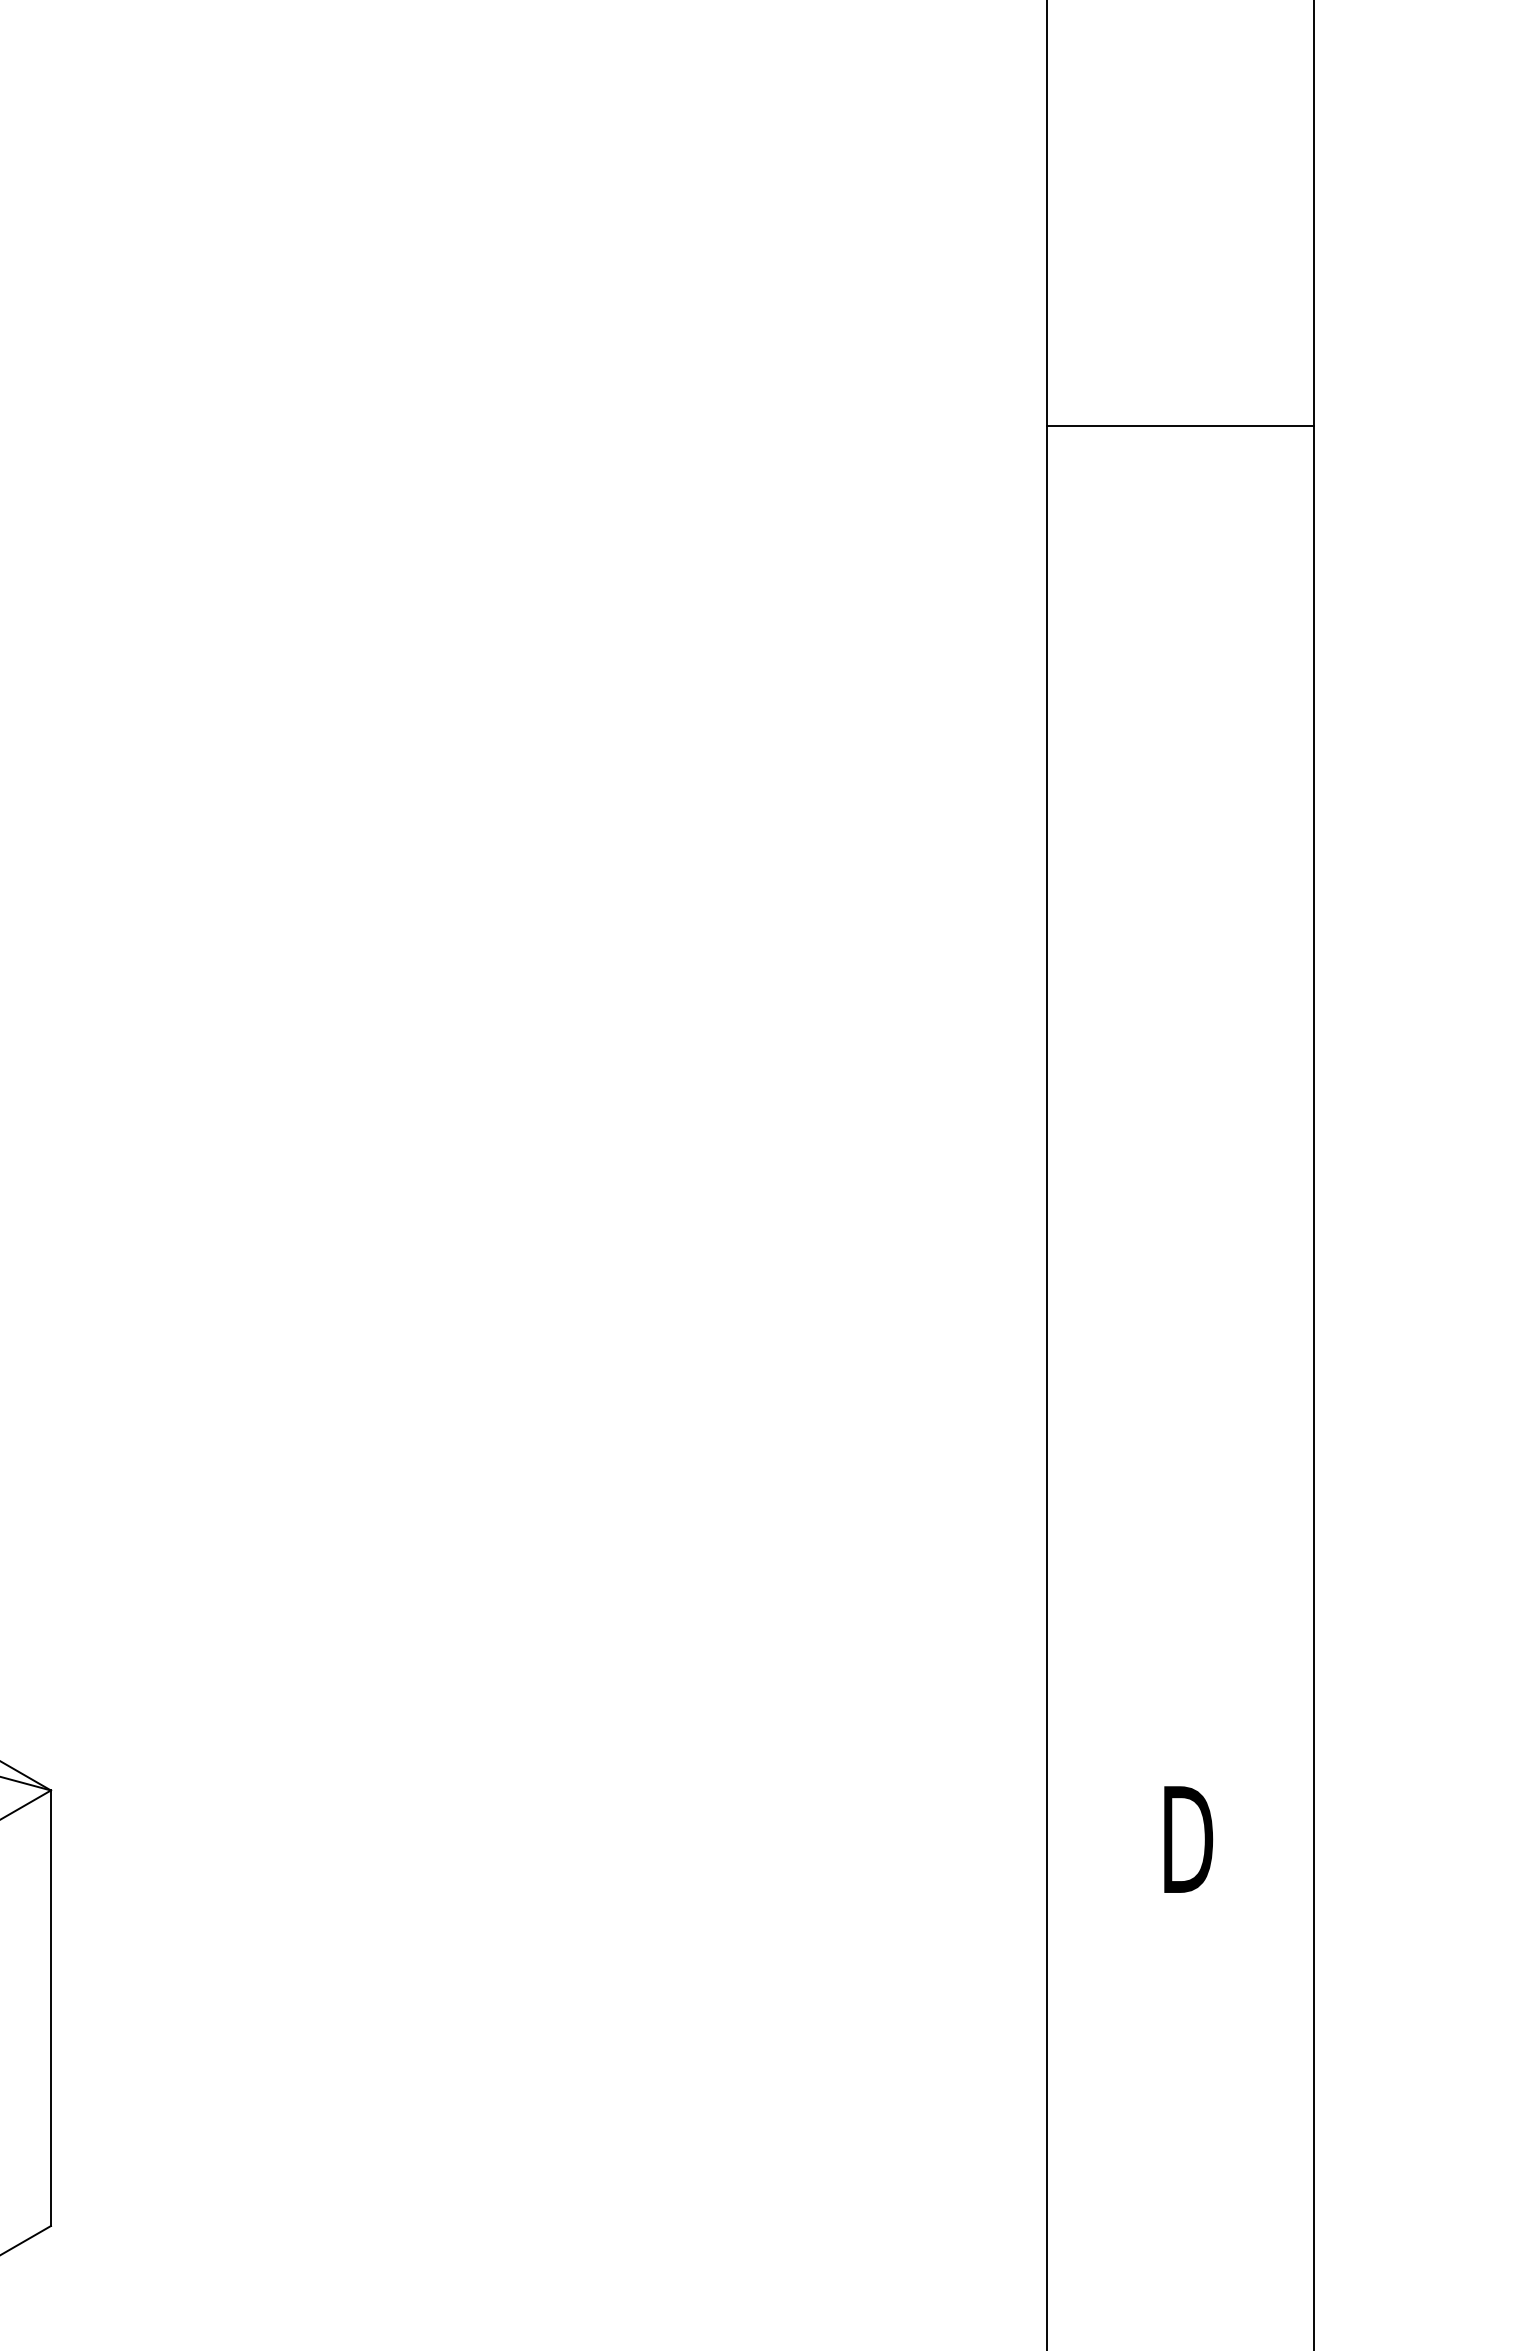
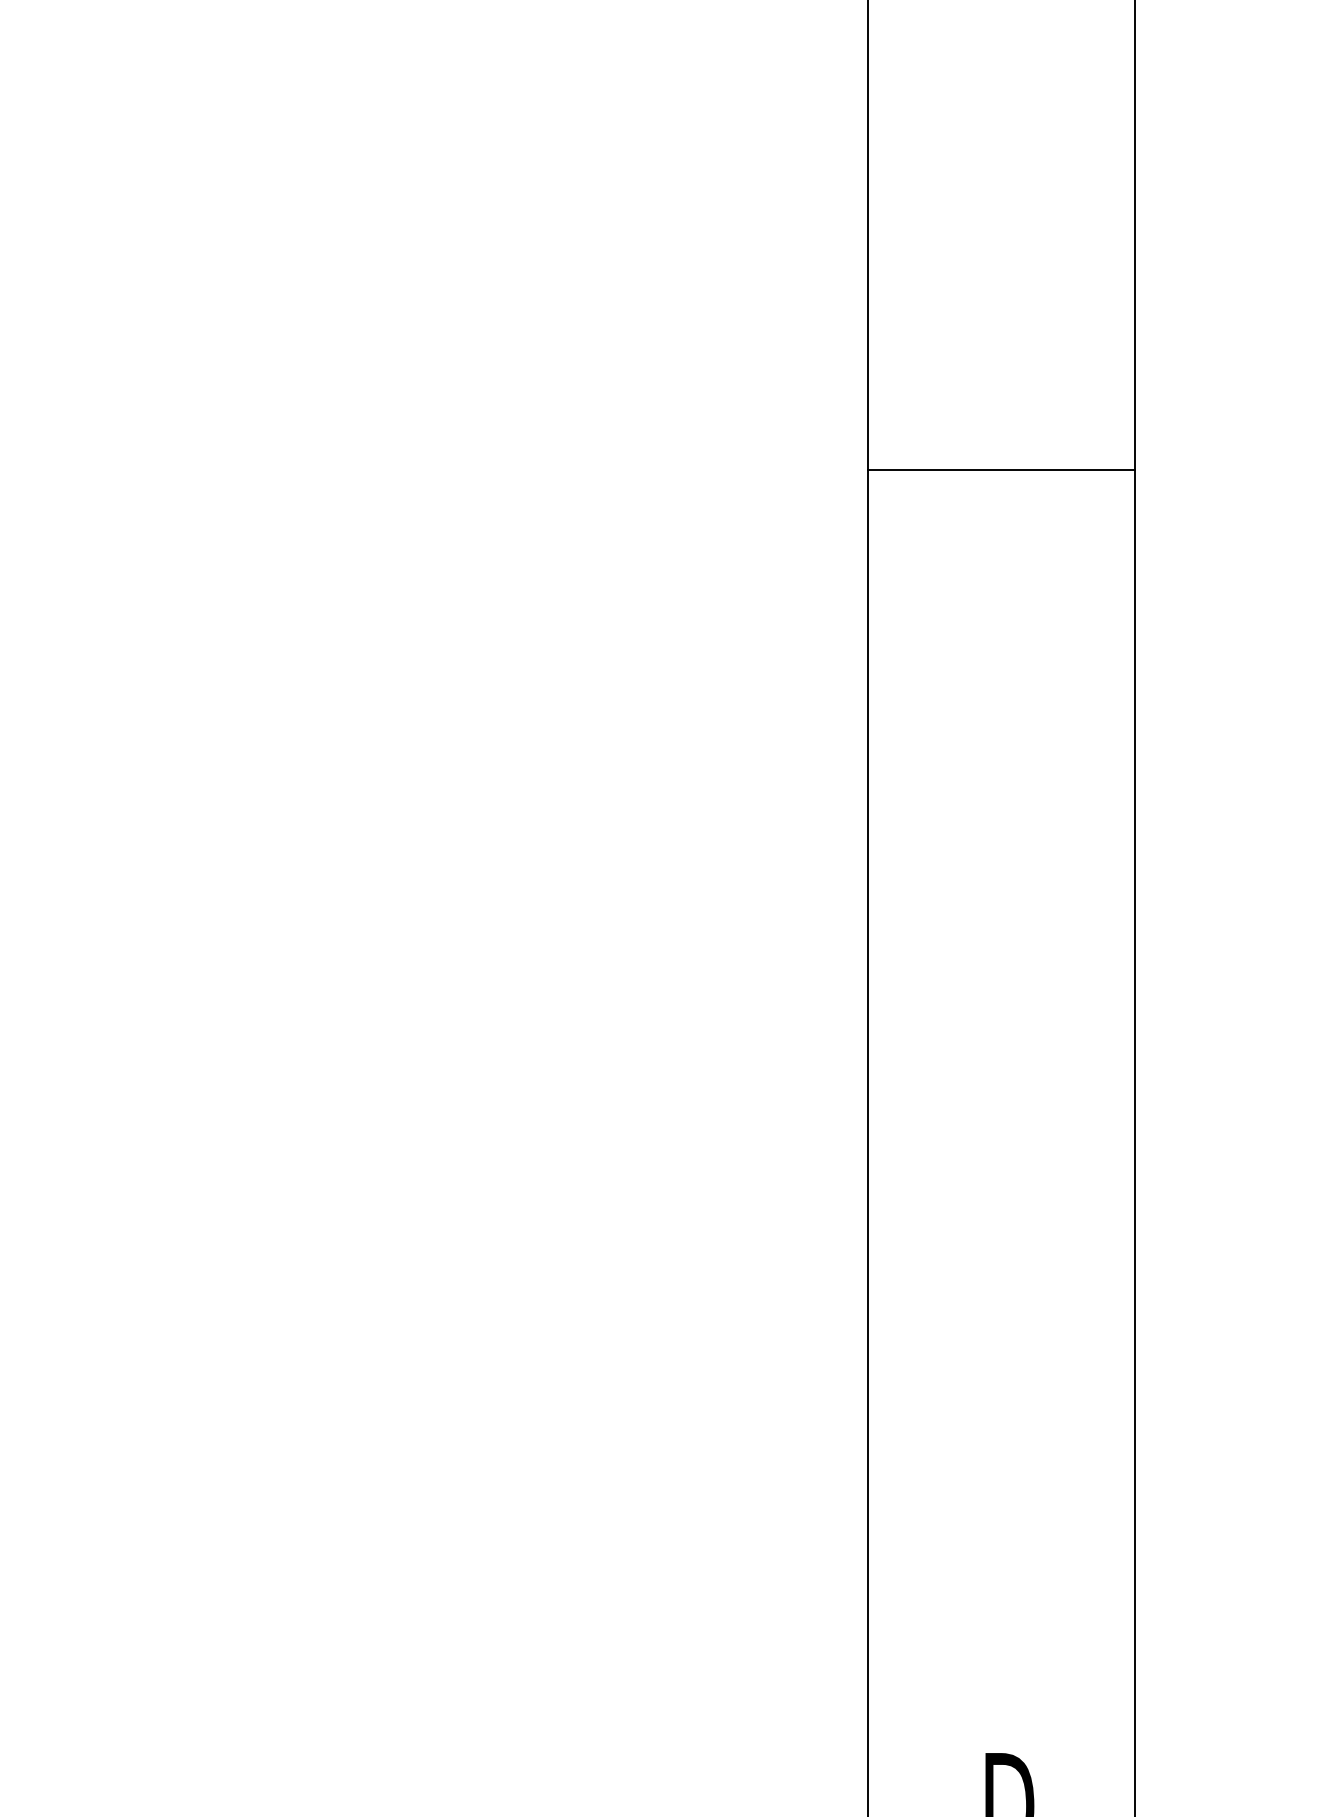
line: (1180, 425) -> (1001, 470), moved

